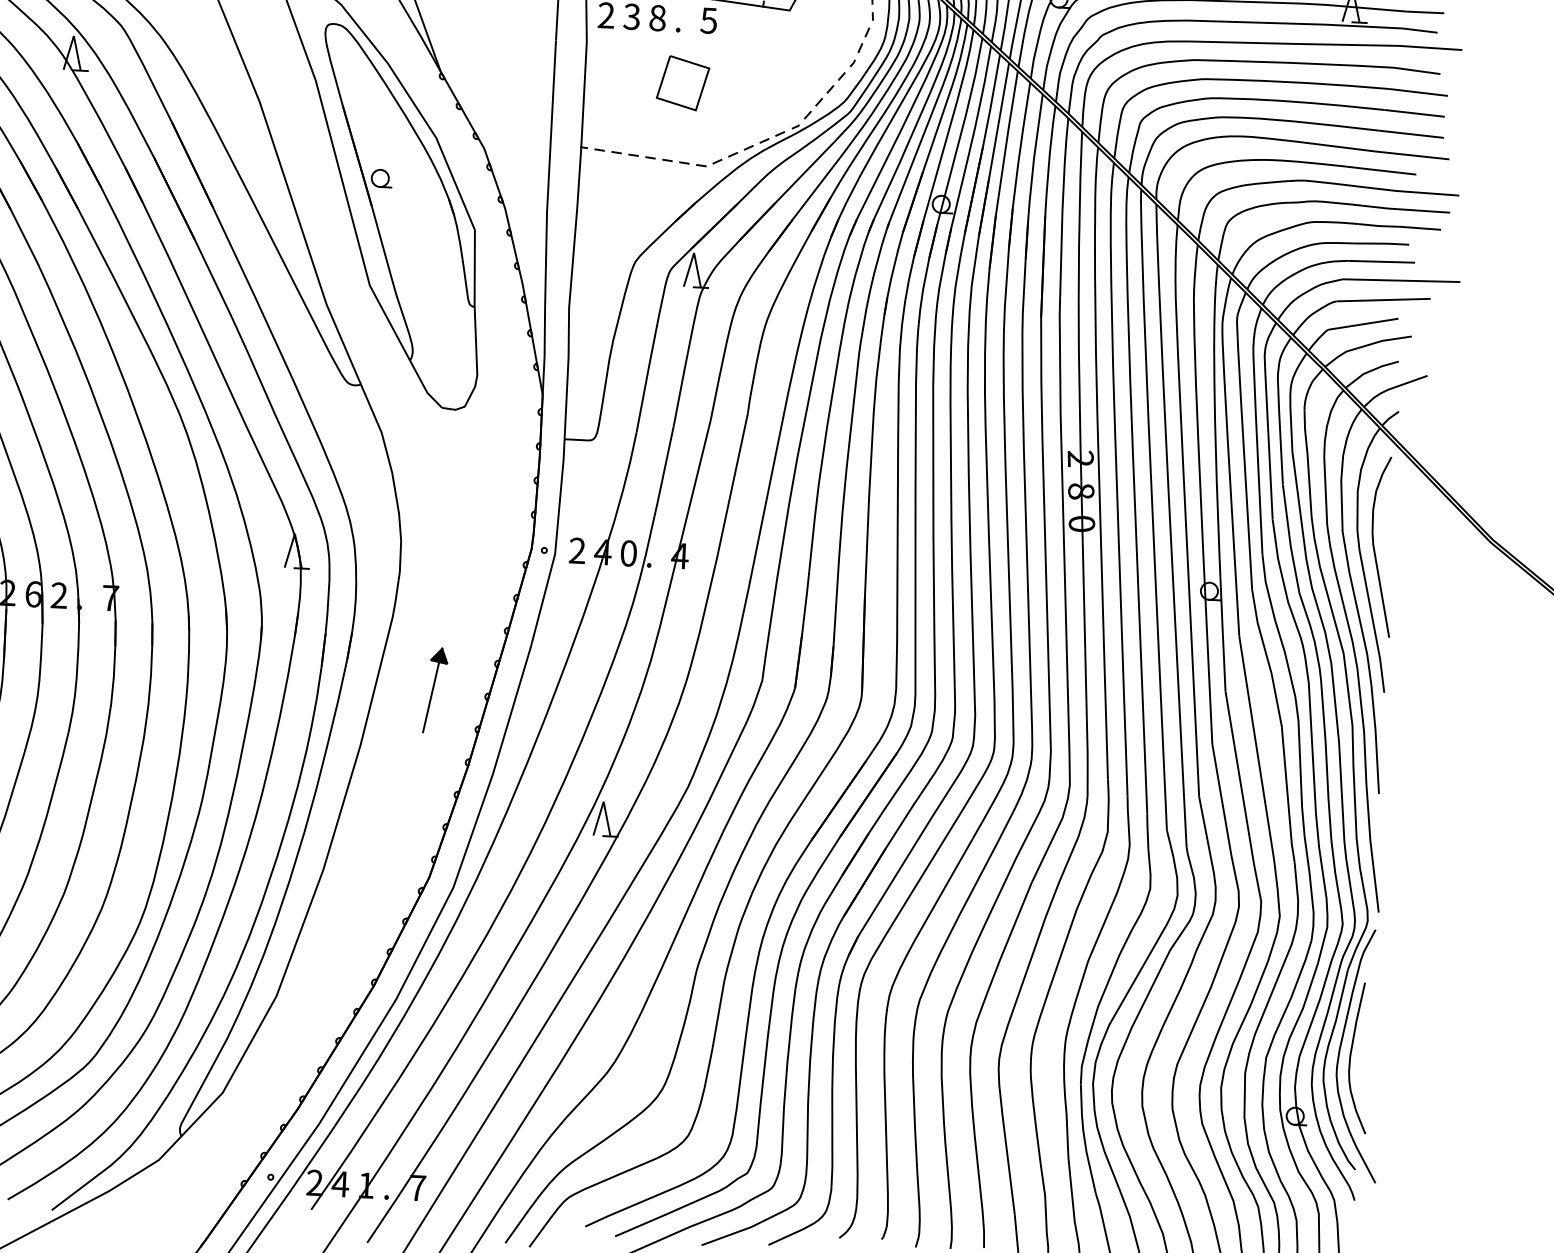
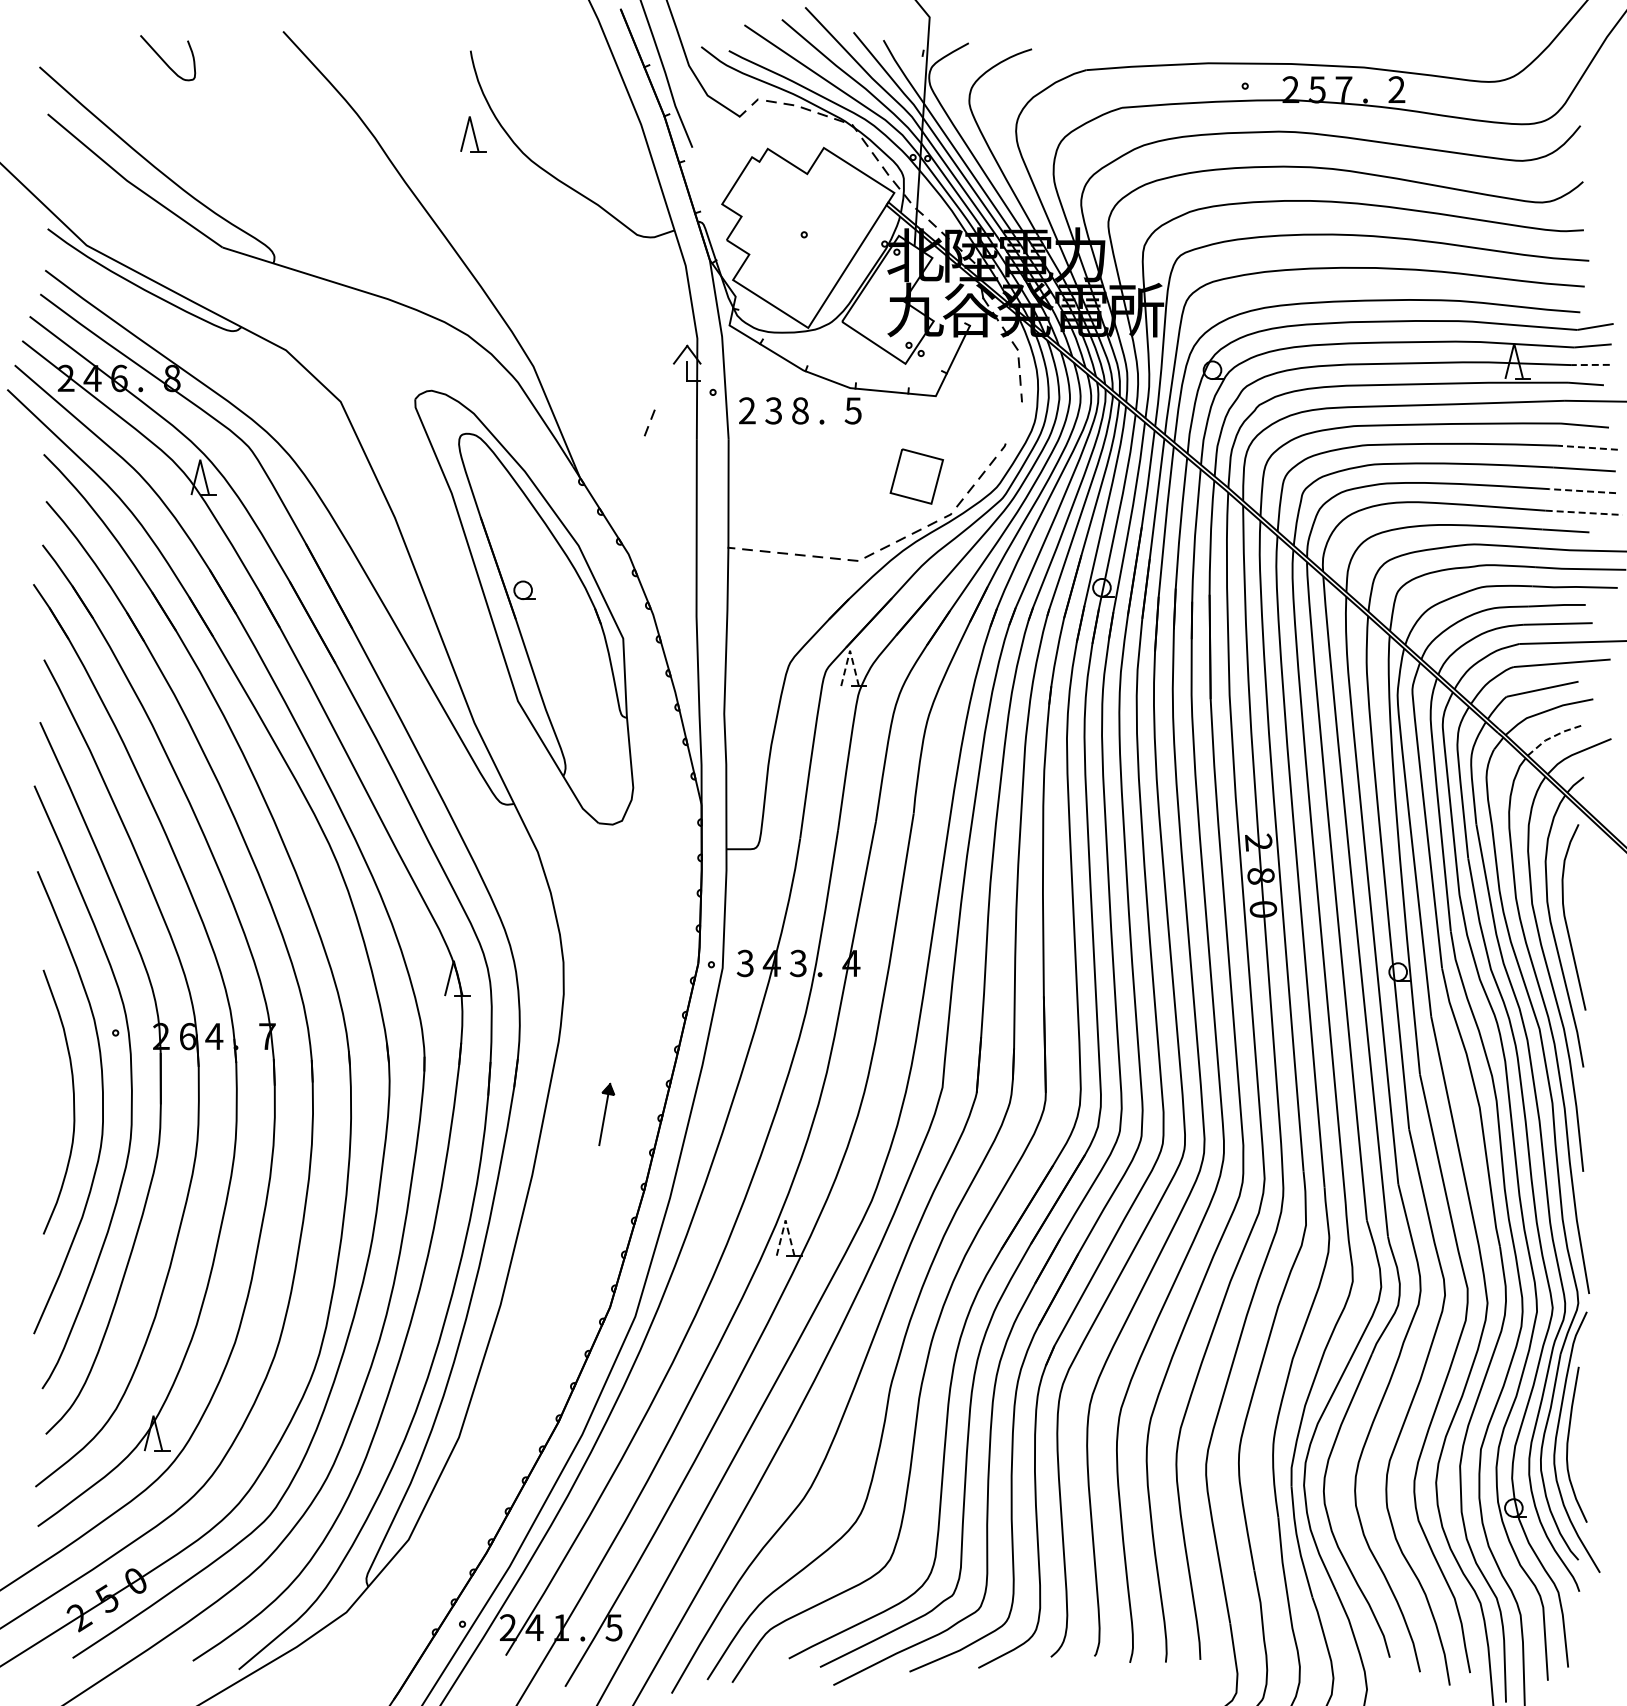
line: (1424, 11) -> (1589, 364), solid -> dashed
part: (863, 39) -> (649, 422), moved
part: (682, 83) -> (916, 476), moved
line: (1417, 92) -> (1586, 447), solid -> dashed
line: (1411, 134) -> (1582, 491), solid -> dashed
line: (1412, 155) -> (1584, 512), solid -> dashed
line: (694, 252) -> (850, 650), solid -> dashed
line: (1369, 371) -> (1551, 737), solid -> dashed
text: (576, 550) -> (744, 963), 2 -> 3
text: (627, 553) -> (797, 963), 0 -> 3
text: (59, 594) -> (214, 1035), 2 -> 4
part: (435, 690) -> (606, 1114), size x0.7
line: (603, 801) -> (785, 1220), solid -> dashed
text: (416, 1187) -> (613, 1627), 7 -> 5

